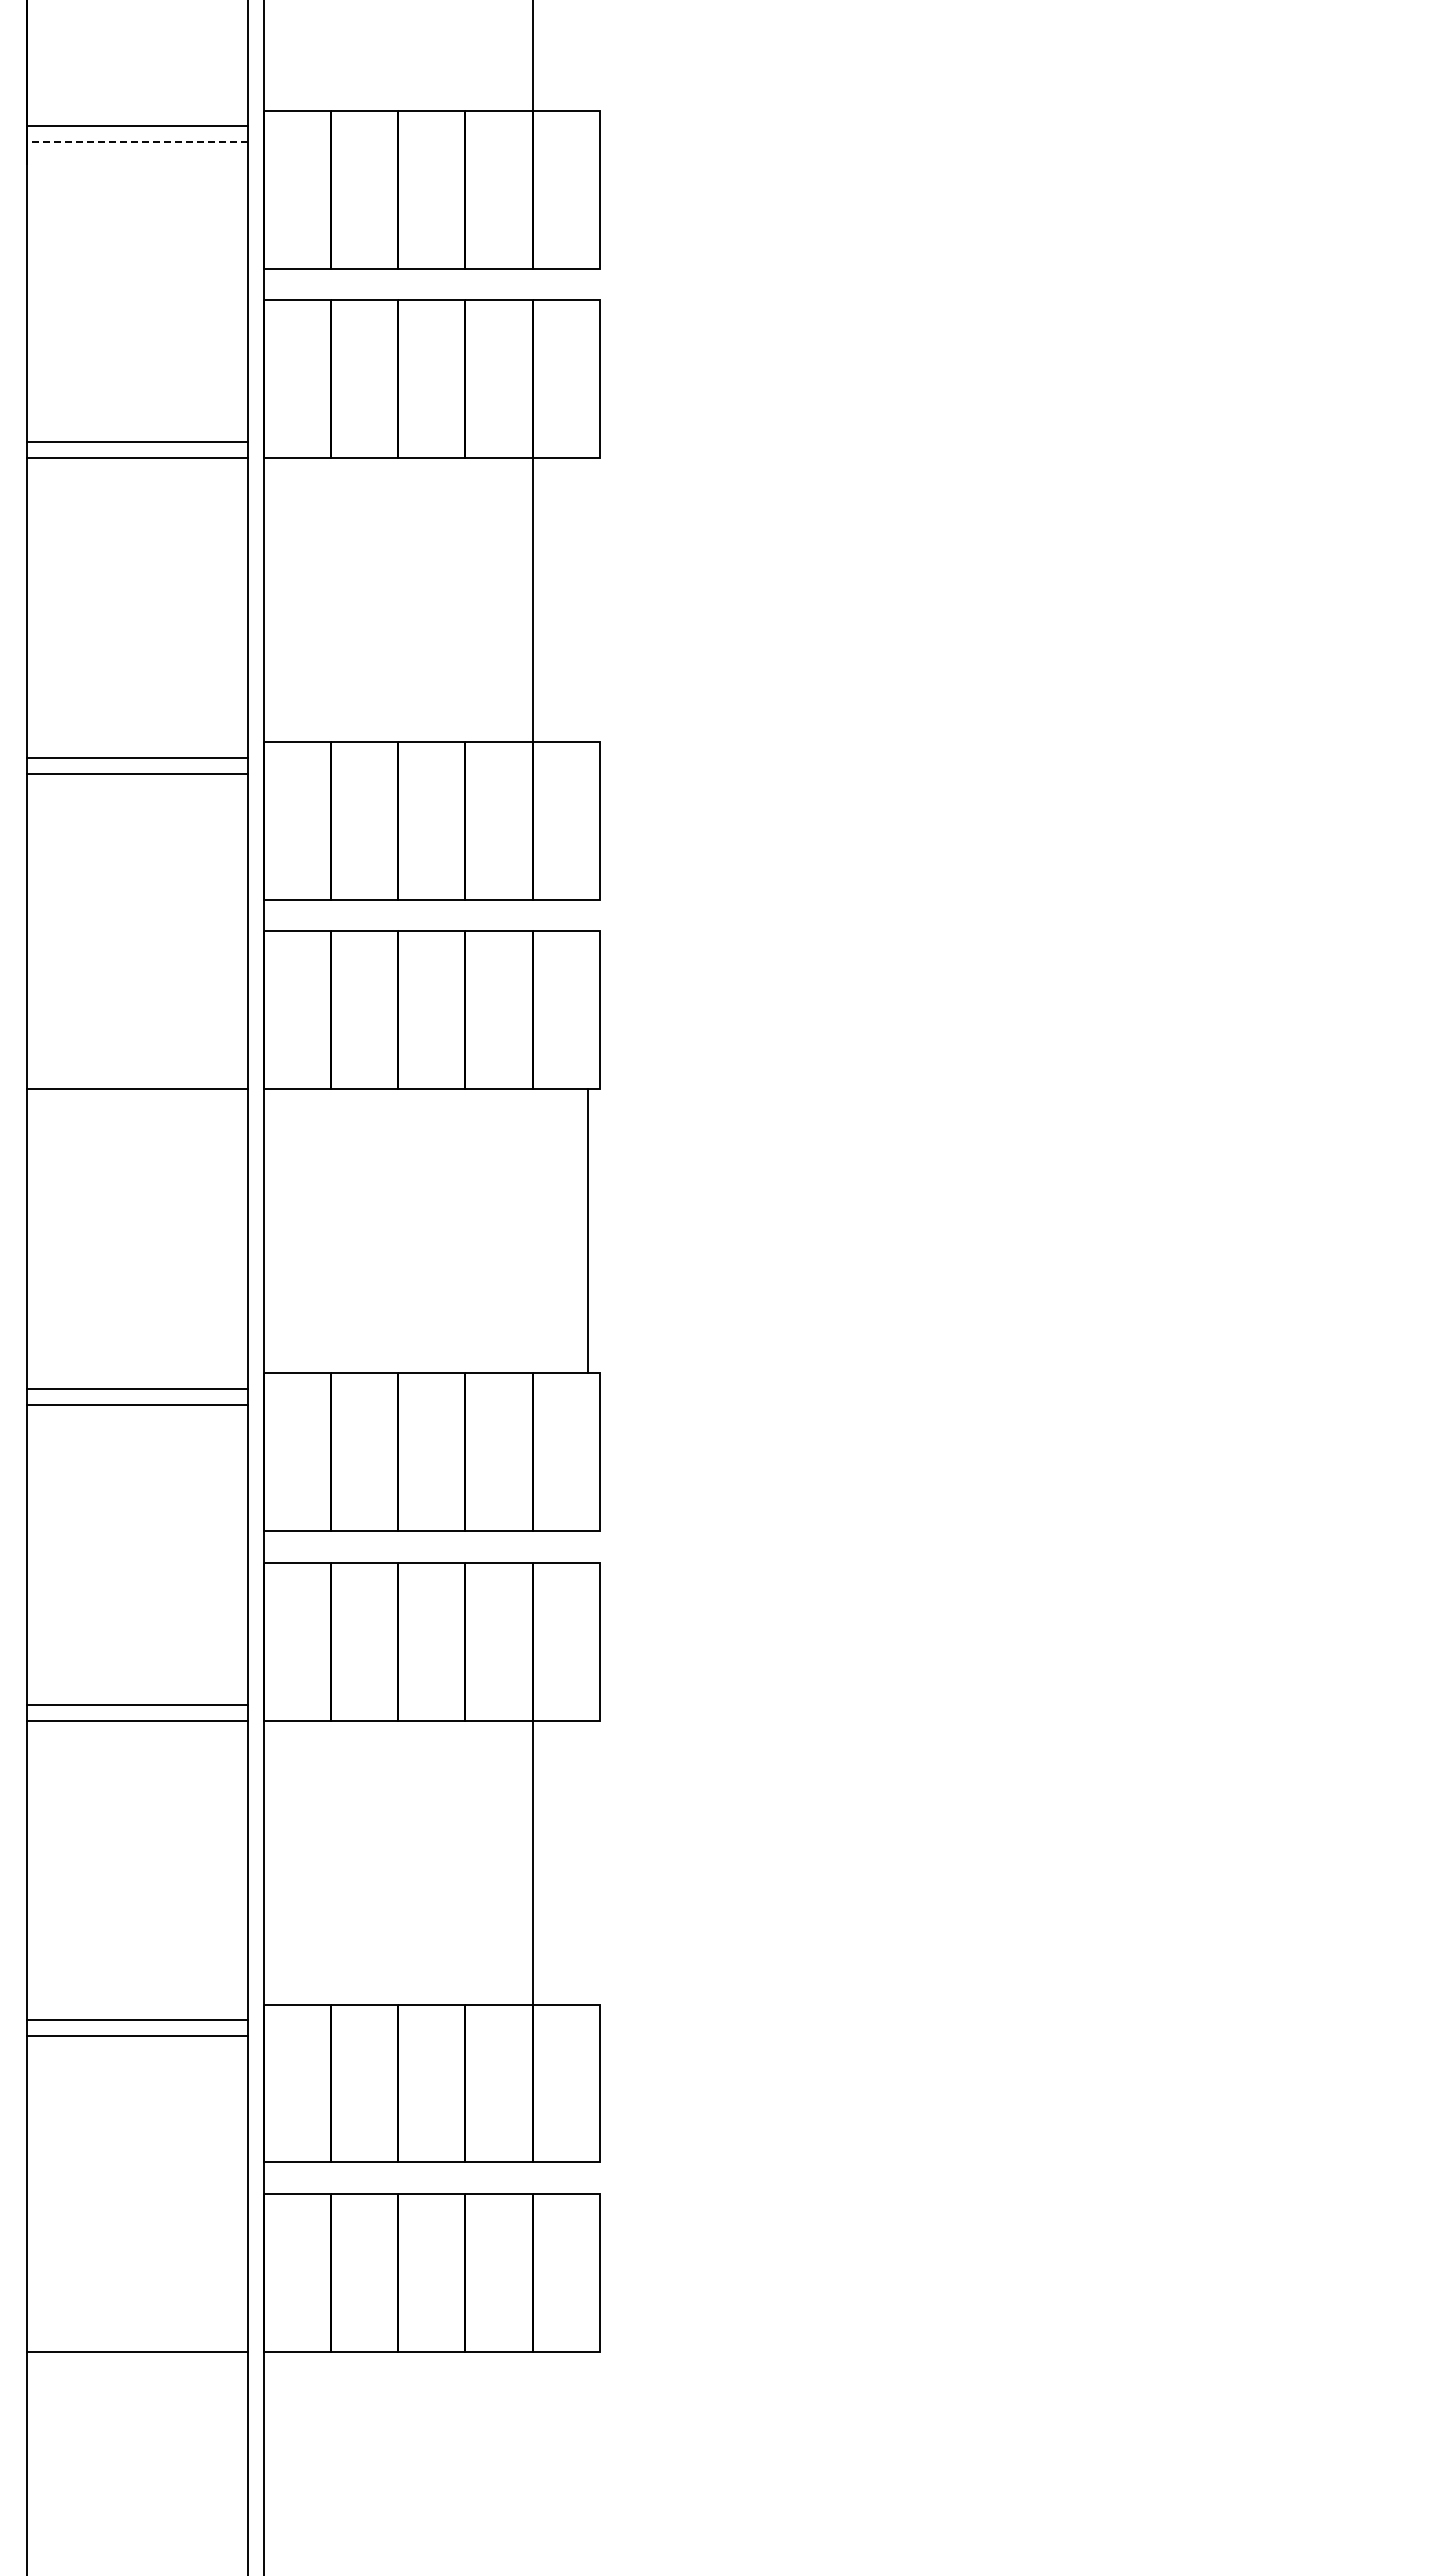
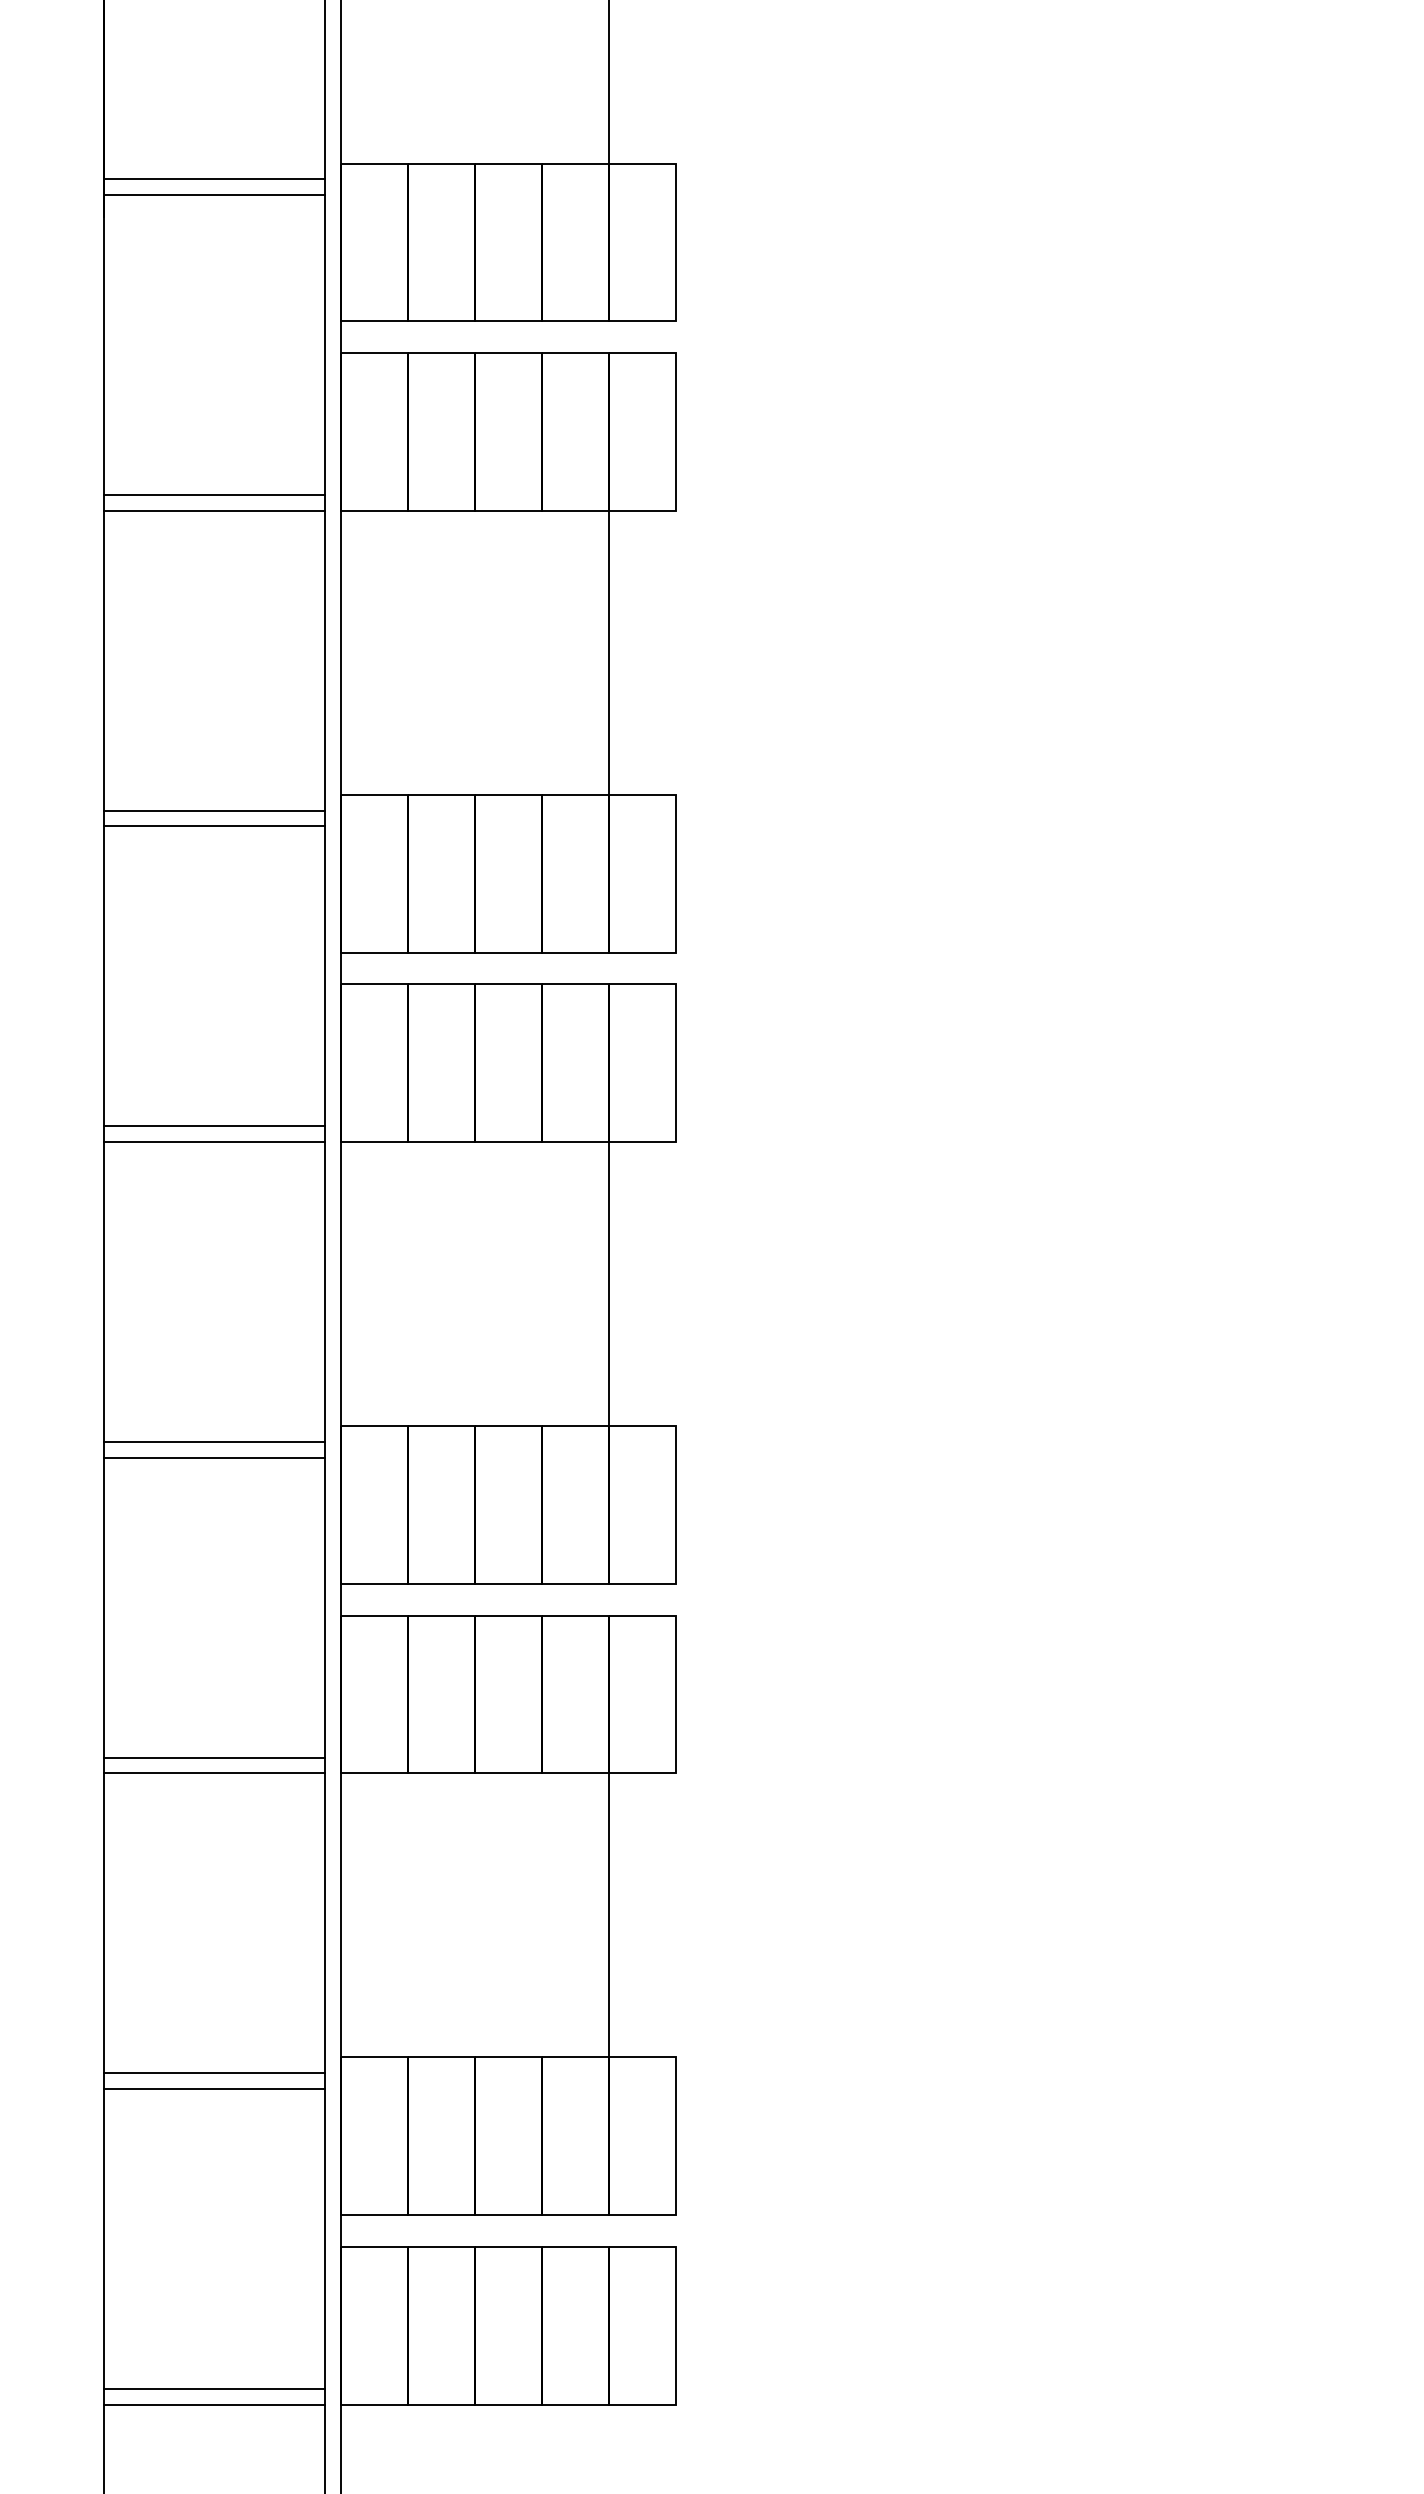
line: (137, 142) -> (214, 195), dashed -> solid
line: (137, 1073) -> (214, 1126), added
line: (587, 1231) -> (609, 1284), moved
line: (137, 2336) -> (214, 2389), added

